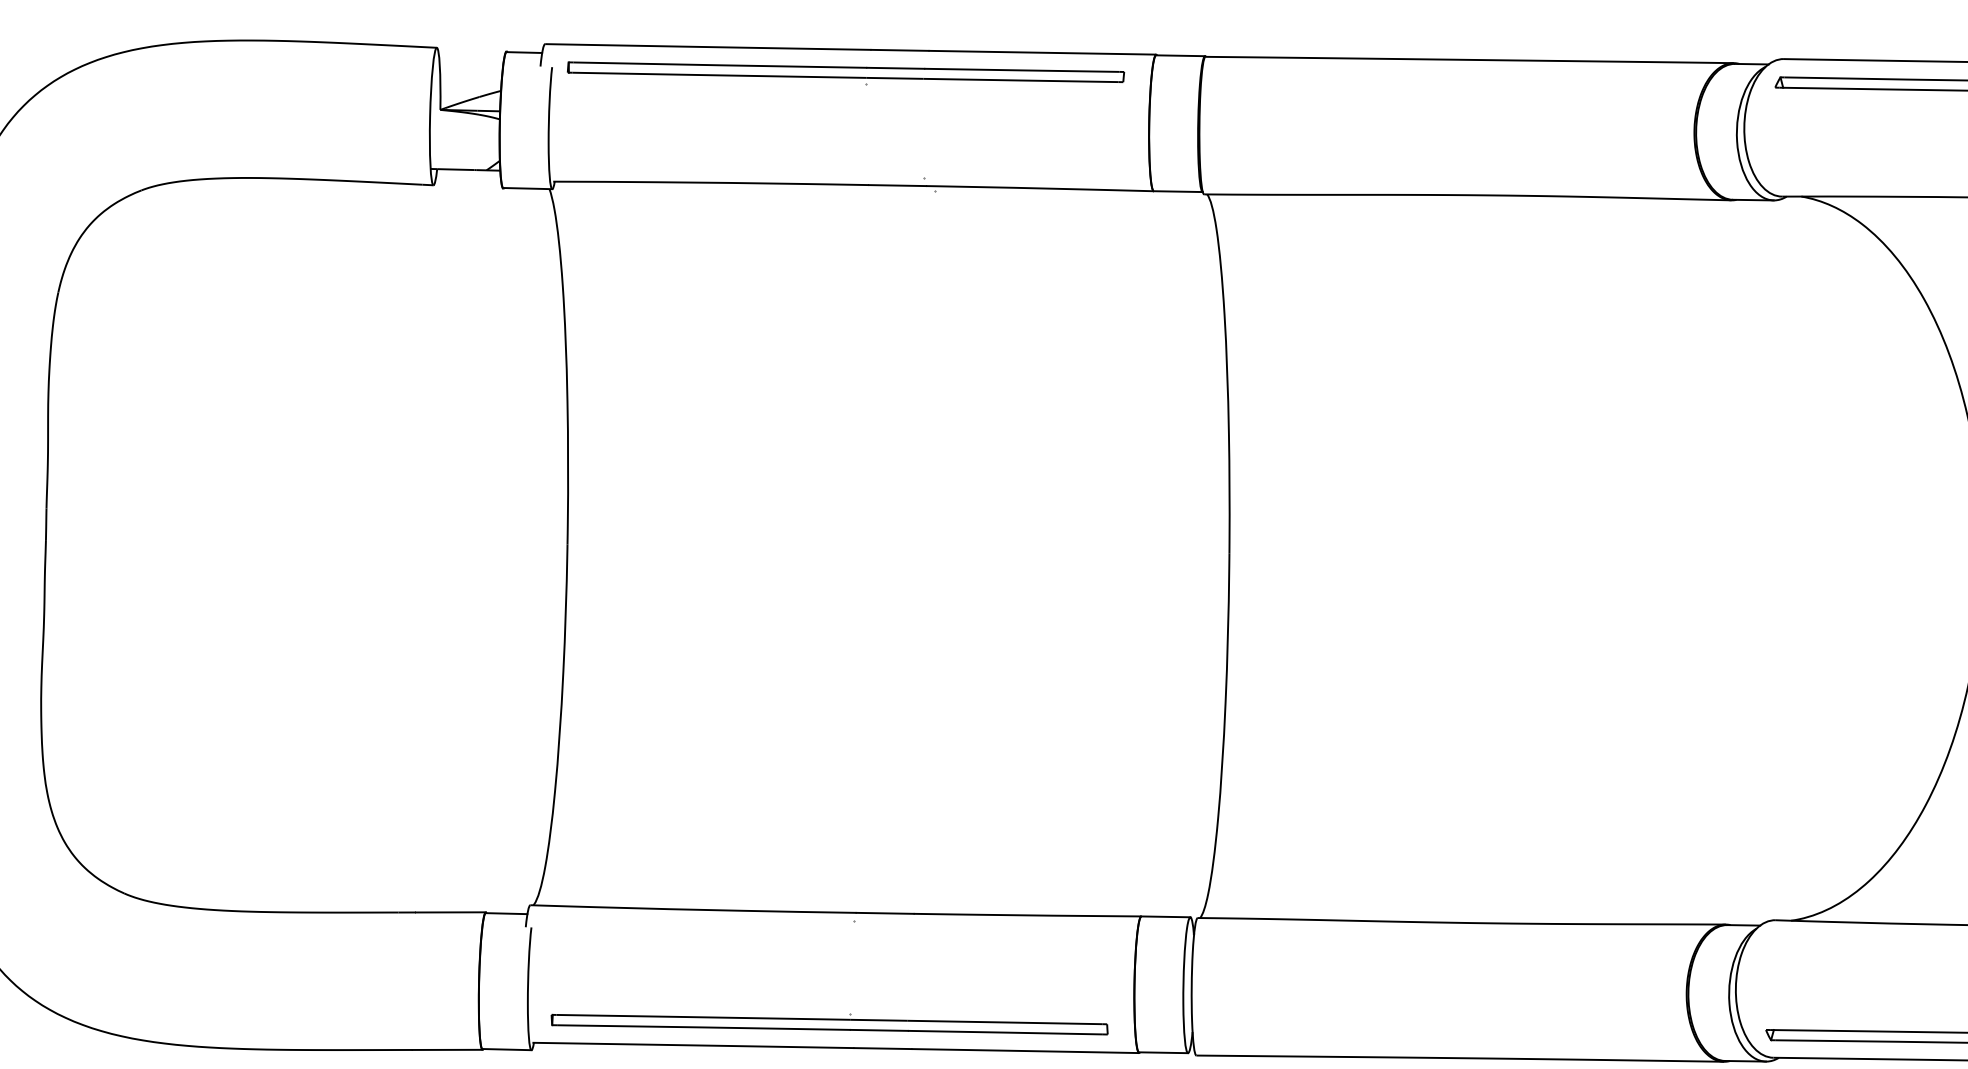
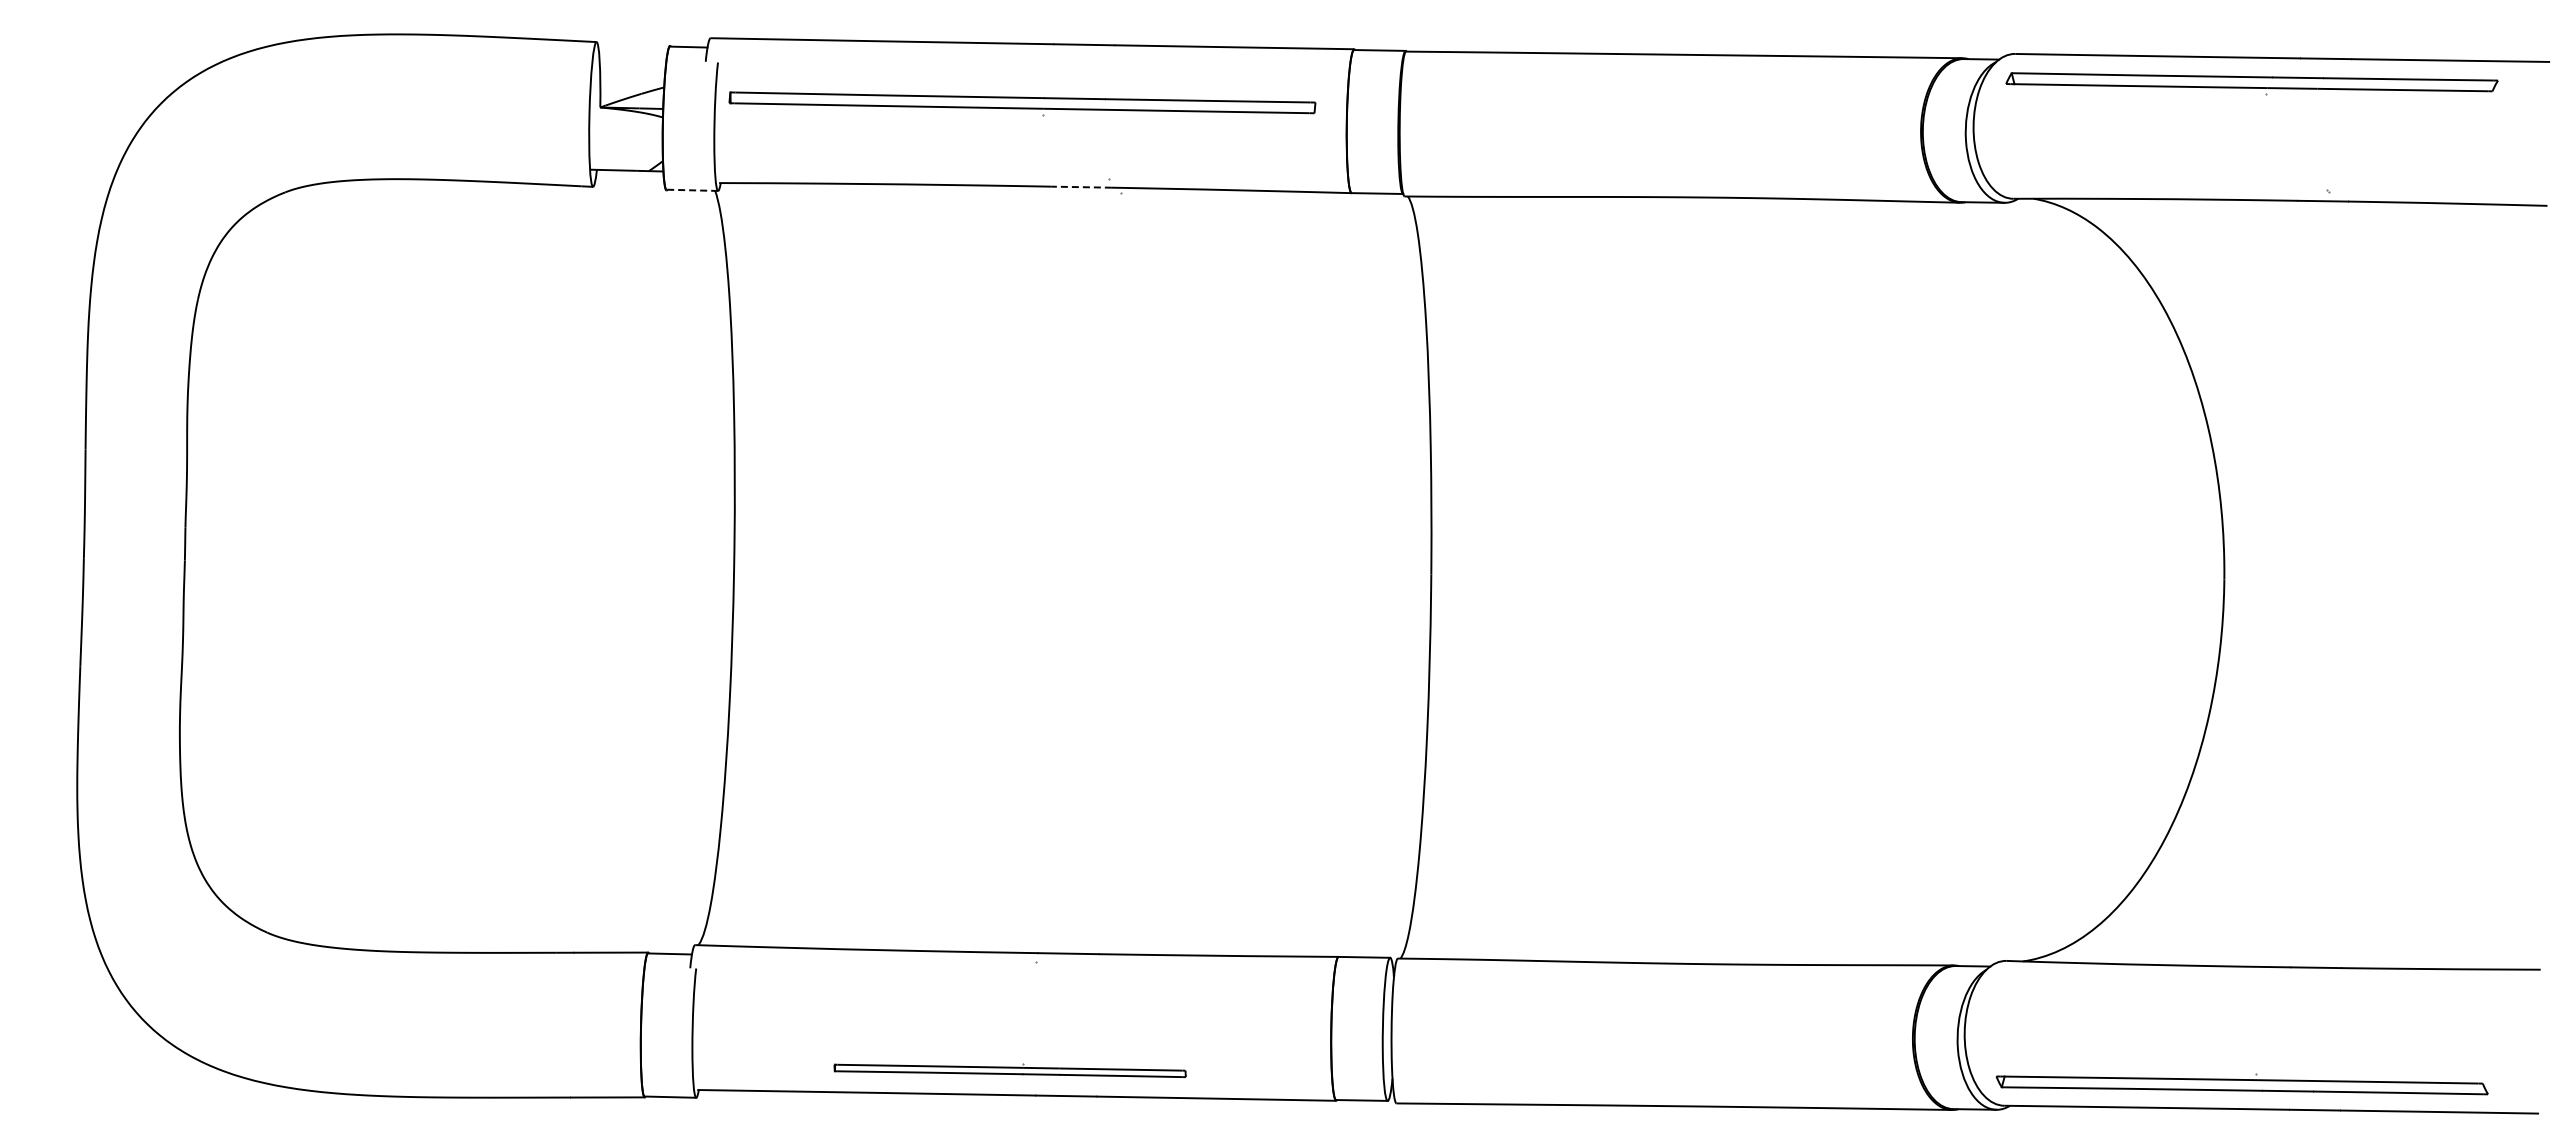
part: (846, 72) -> (1022, 103), moved
line: (897, 185) -> (1081, 187), solid -> dashed
line: (527, 188) -> (692, 190), solid -> dashed
part: (828, 1024) -> (1009, 1070), size x0.6

